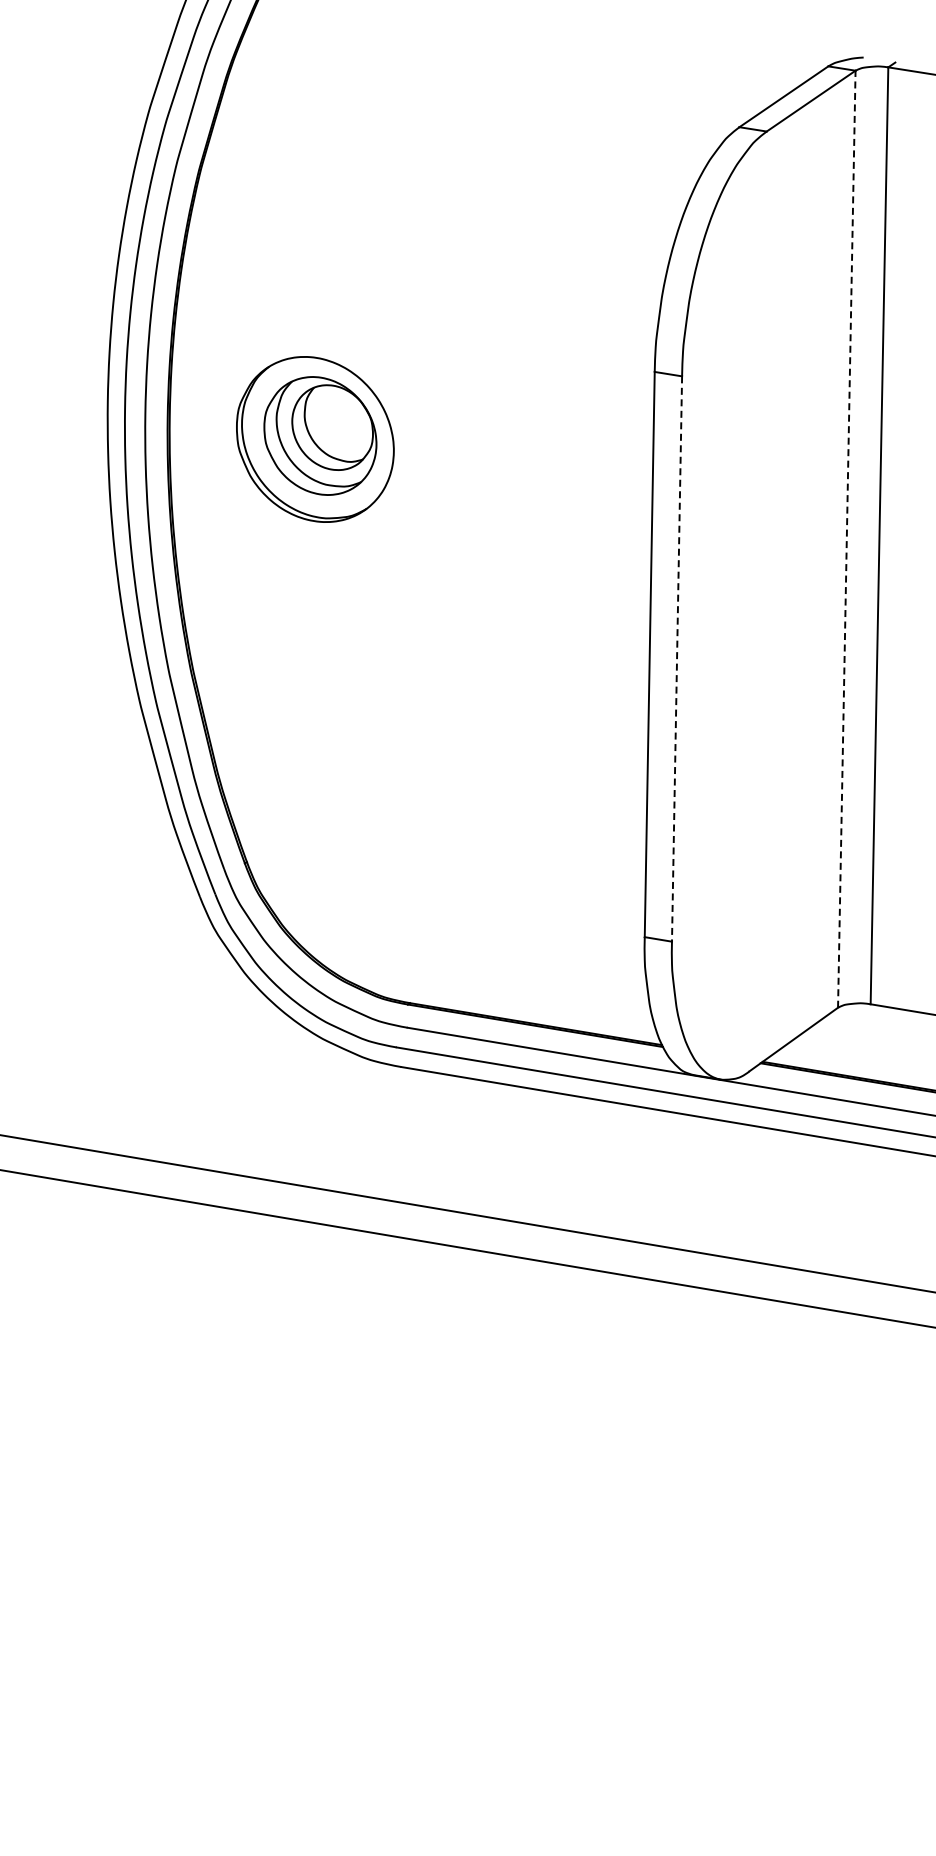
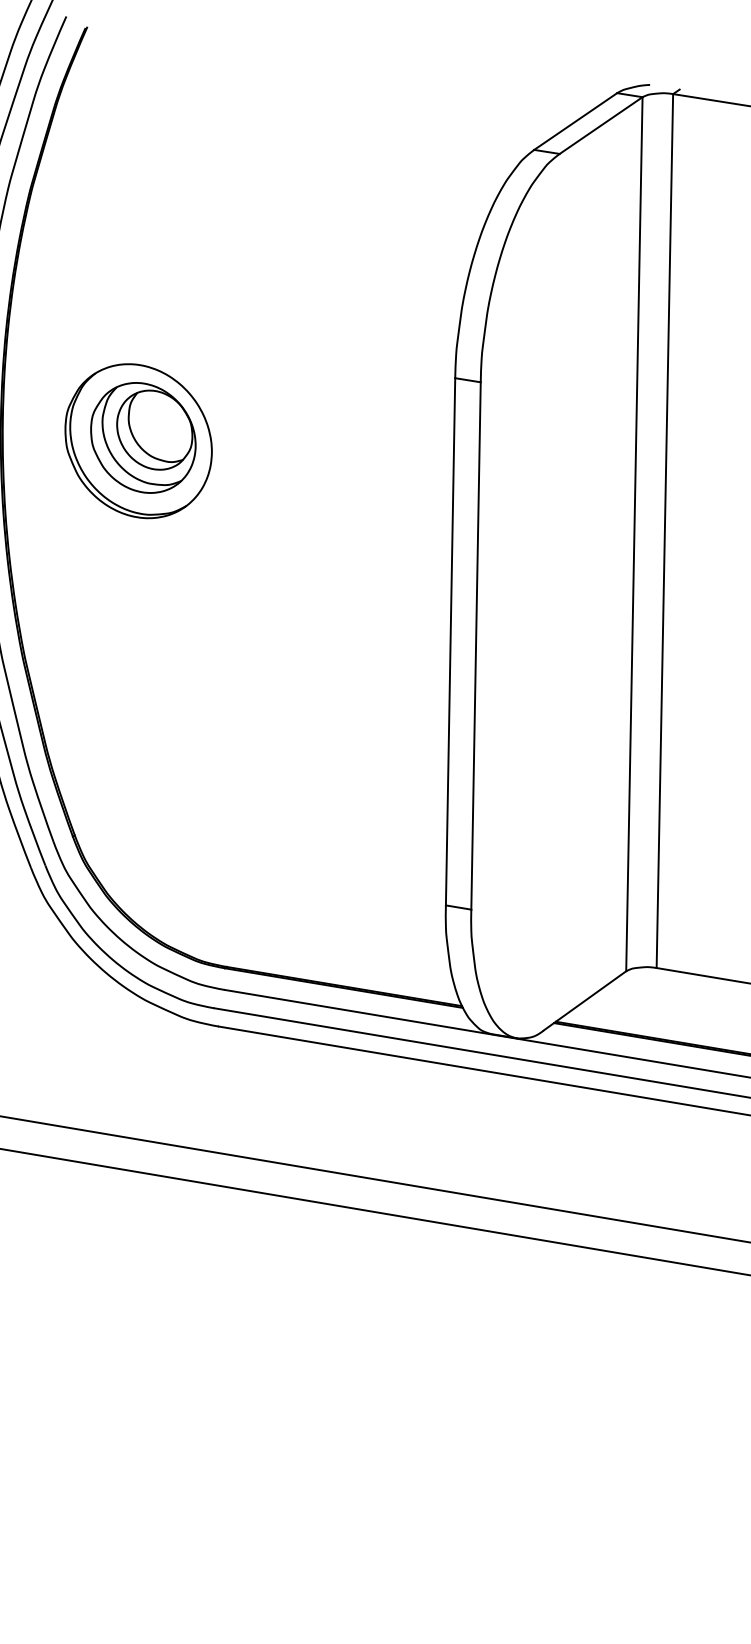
line: (846, 539) -> (634, 534), dashed -> solid
line: (677, 659) -> (476, 646), dashed -> solid

